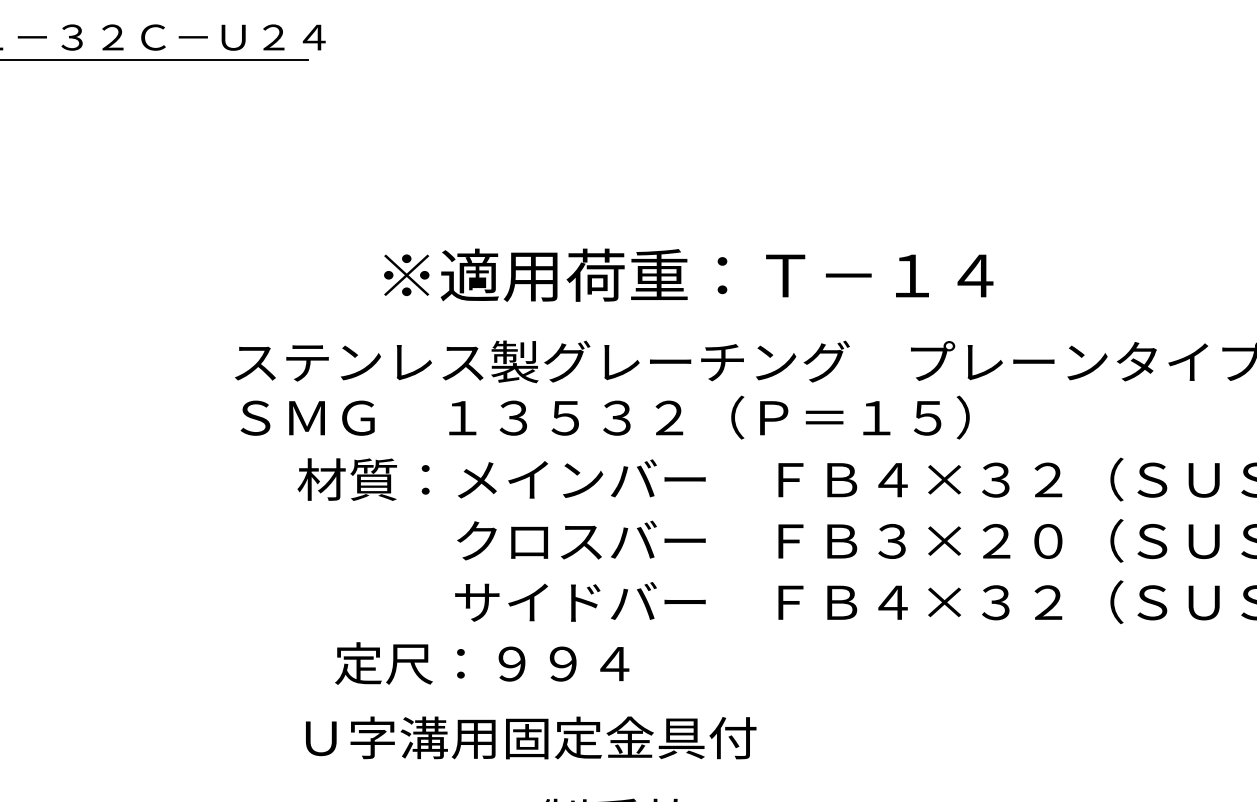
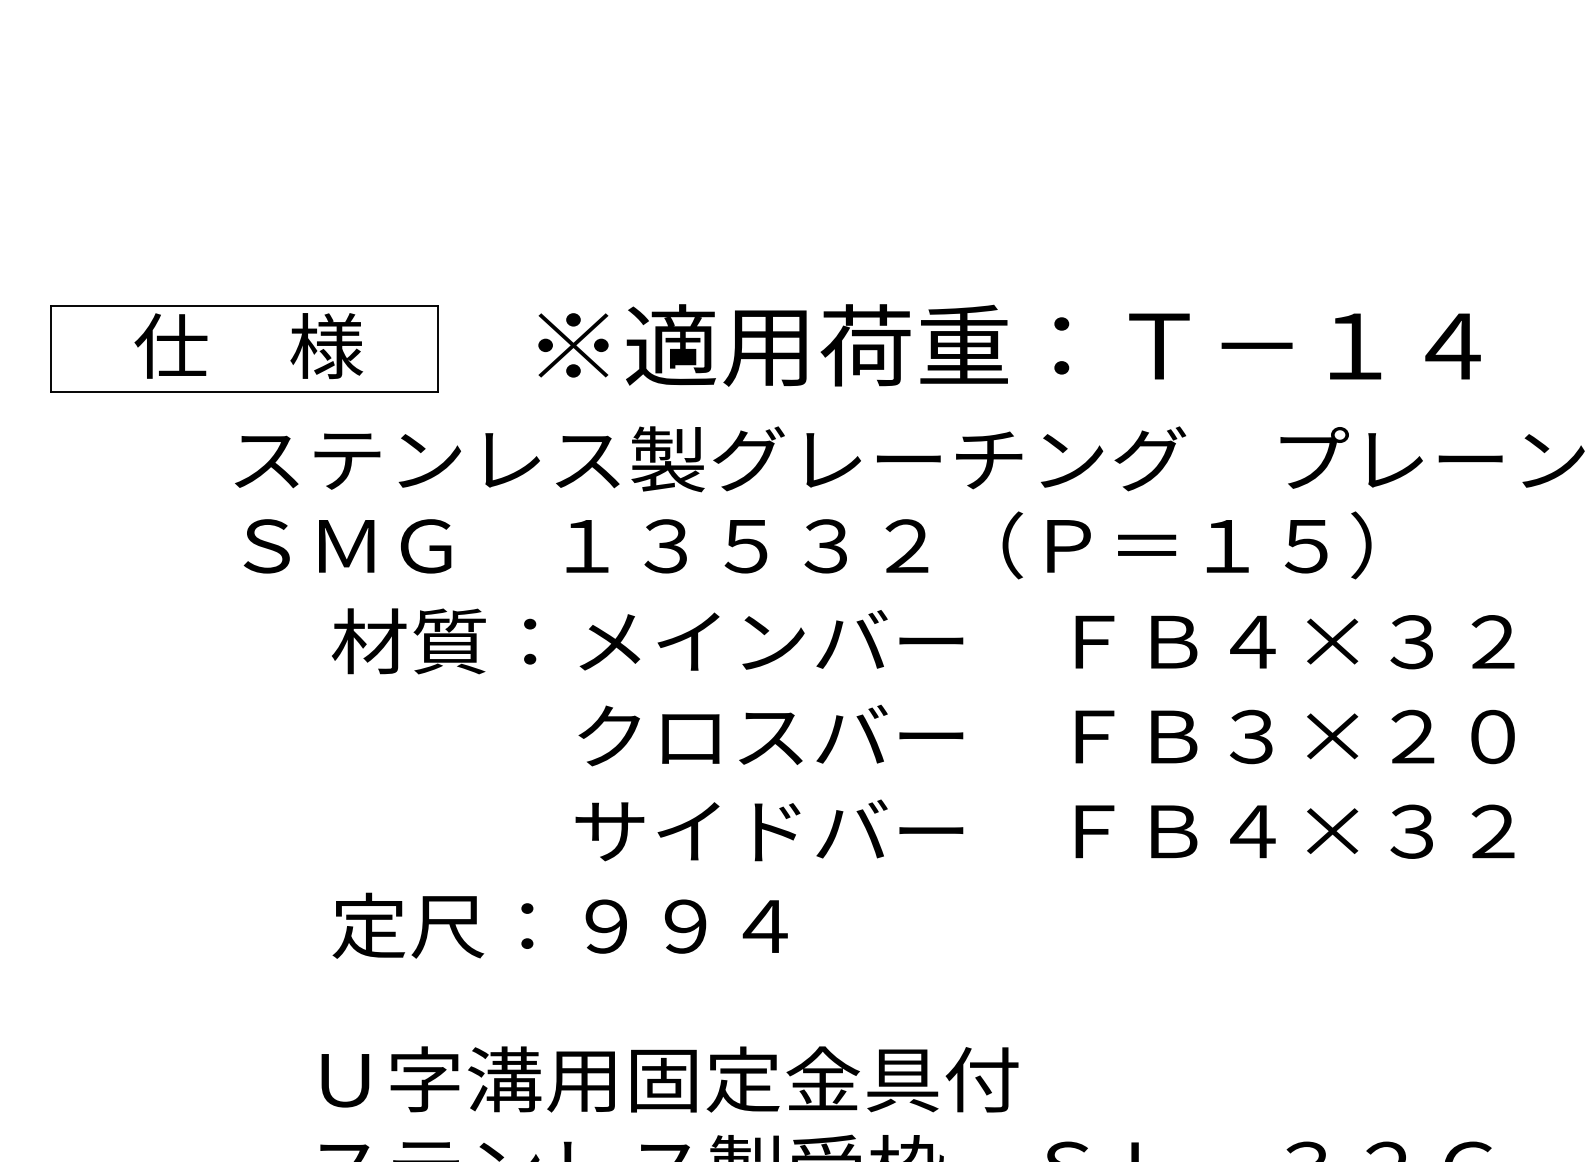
text: (688, 274) -> (1009, 344), moved
part: (240, 289) -> (243, 347), added
text: (482, 663) -> (560, 925), moved
text: (531, 737) -> (670, 1078), moved

